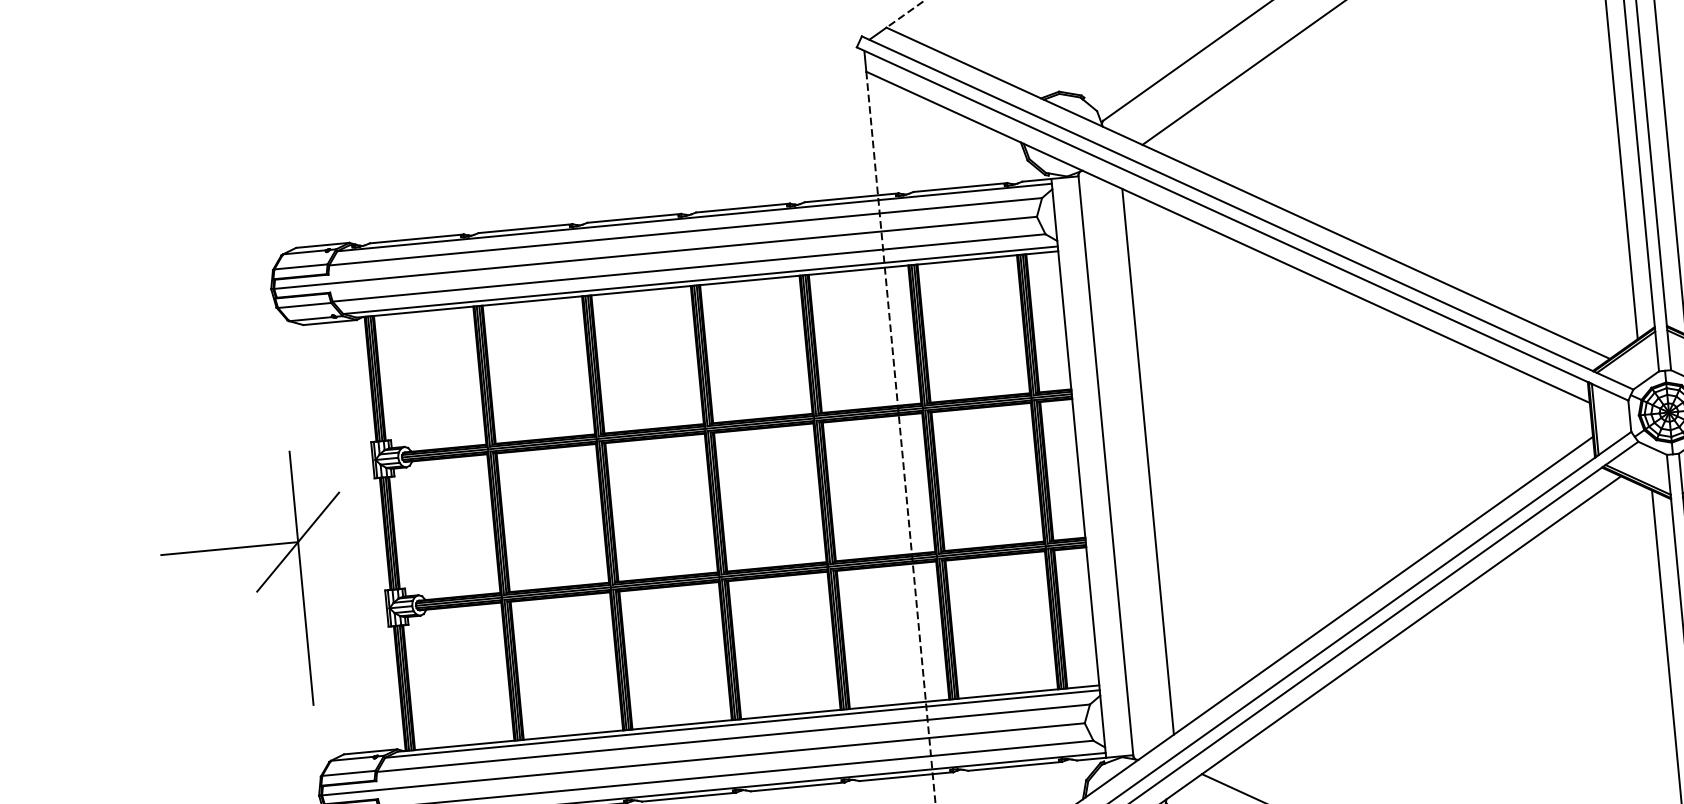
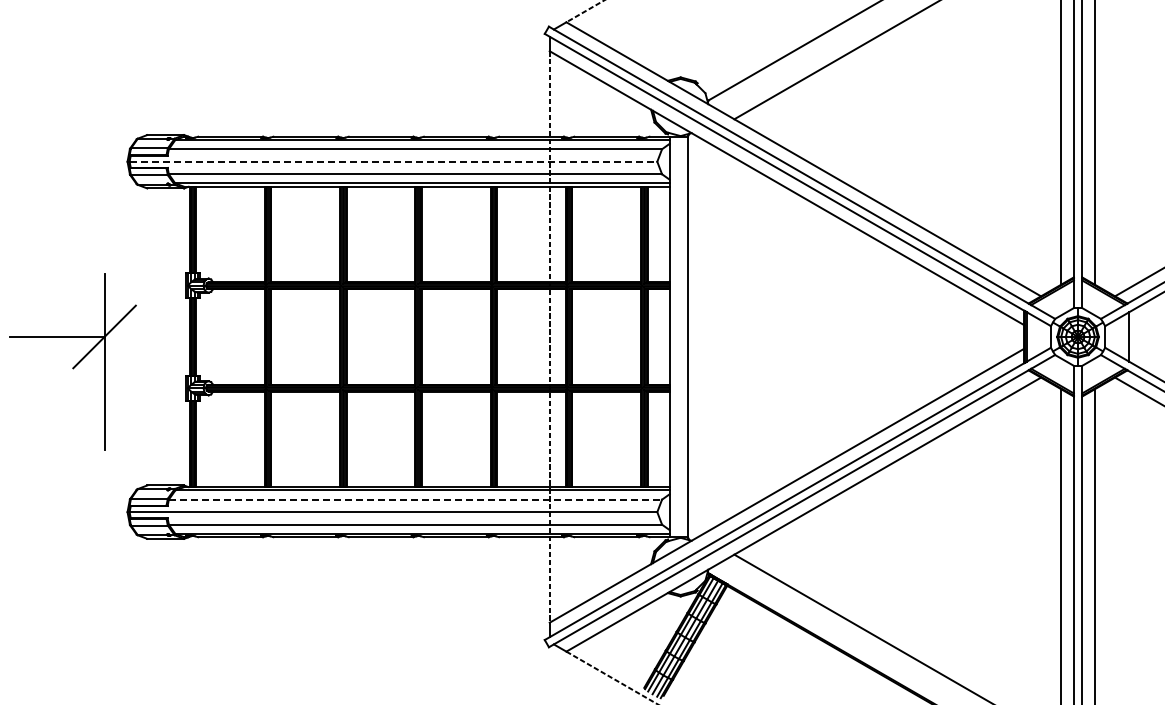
line: (655, 252) -> (393, 161), solid -> dashed
line: (1147, 461) -> (717, 336), removed
part: (255, 581) -> (72, 361), moved
line: (733, 737) -> (415, 499), solid -> dashed

